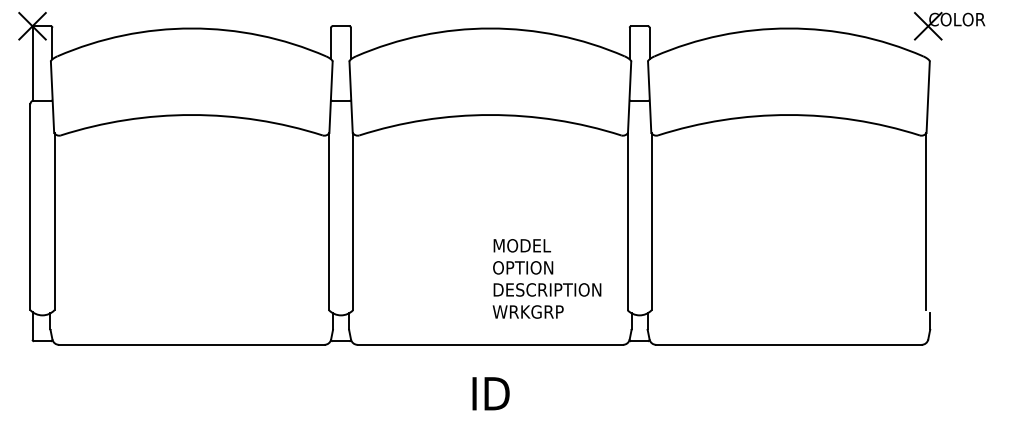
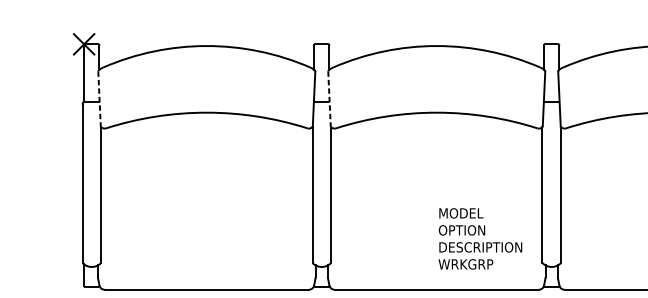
line: (52, 97) -> (99, 99), solid -> dashed
line: (351, 97) -> (329, 99), solid -> dashed

